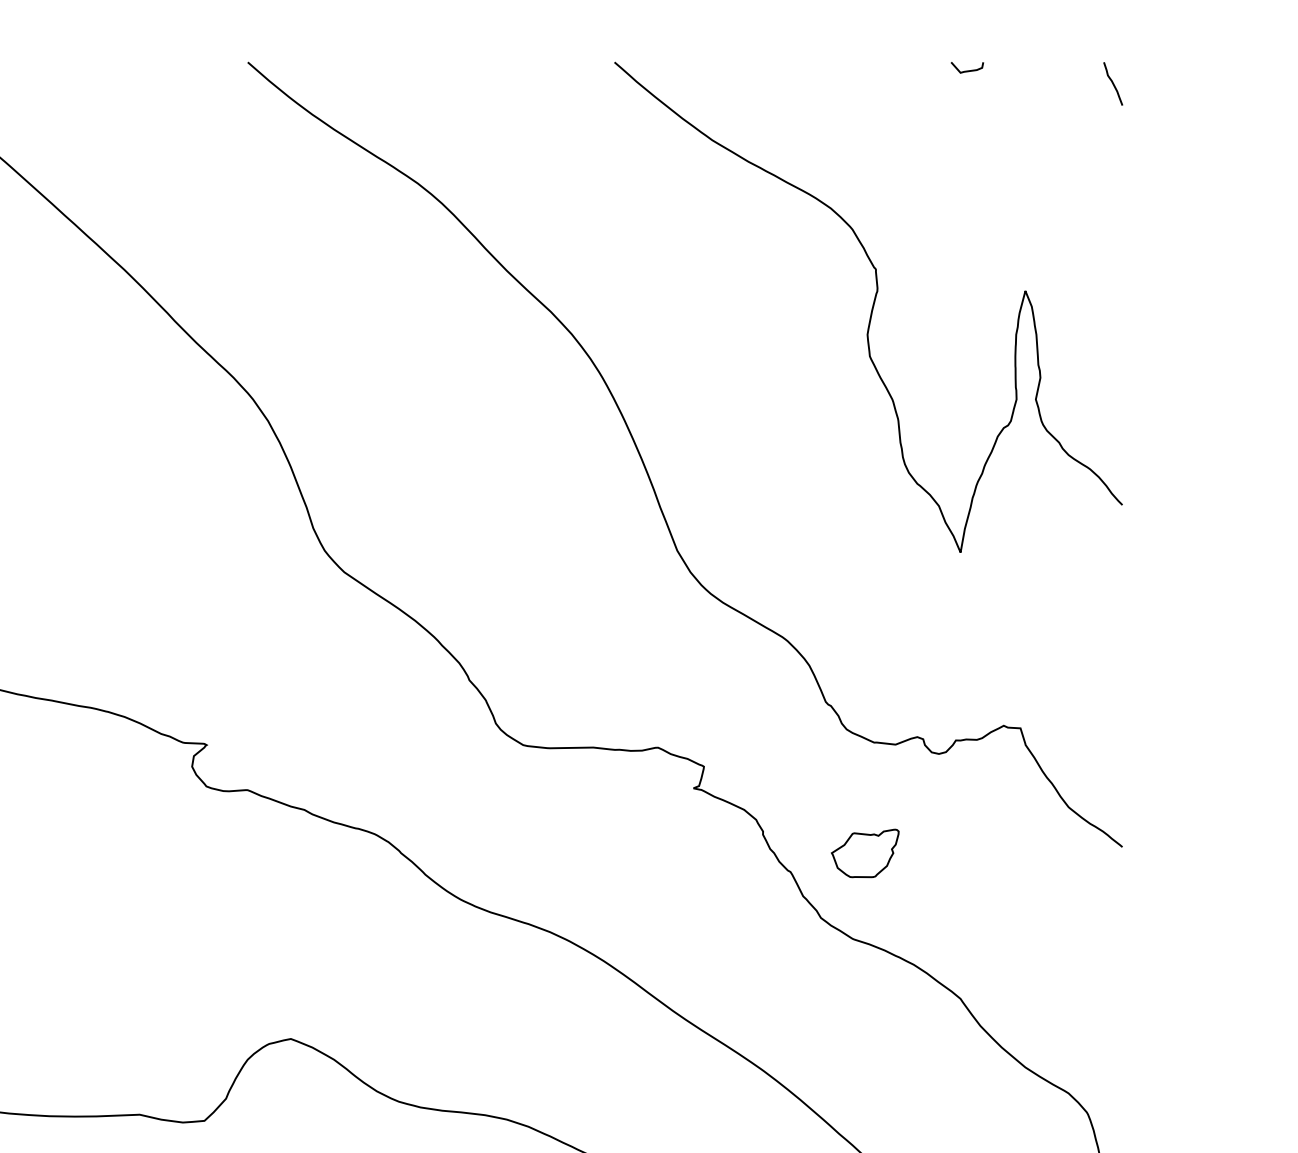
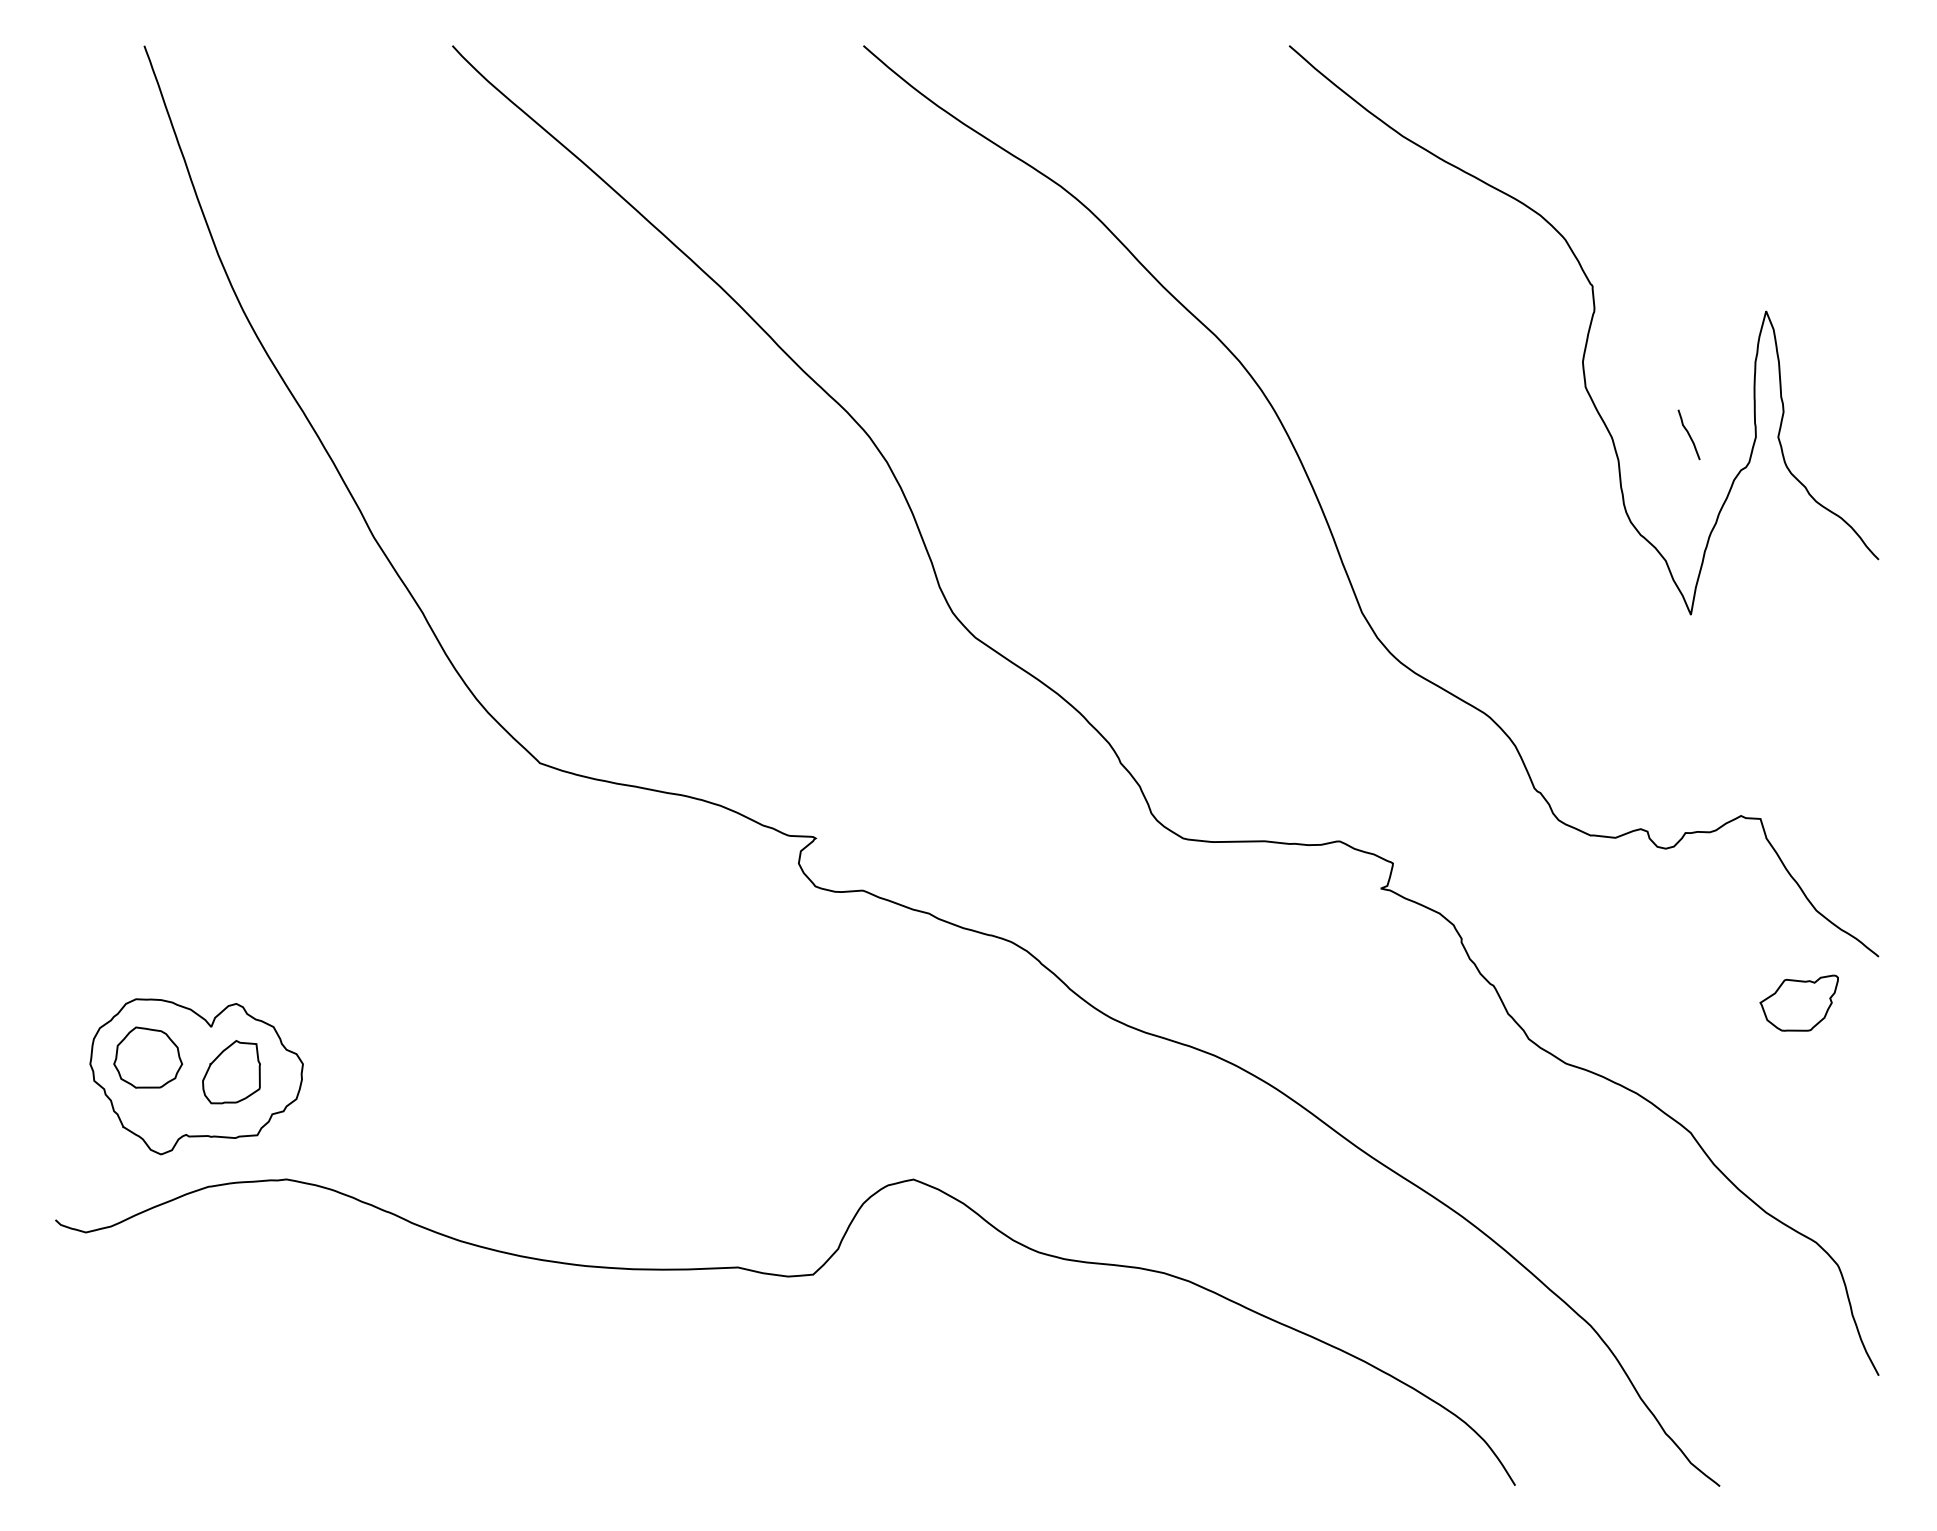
curve: (967, 70) -> (1698, 55), removed
curve: (1112, 83) -> (1688, 434), moved
part: (864, 852) -> (1798, 1002), moved

